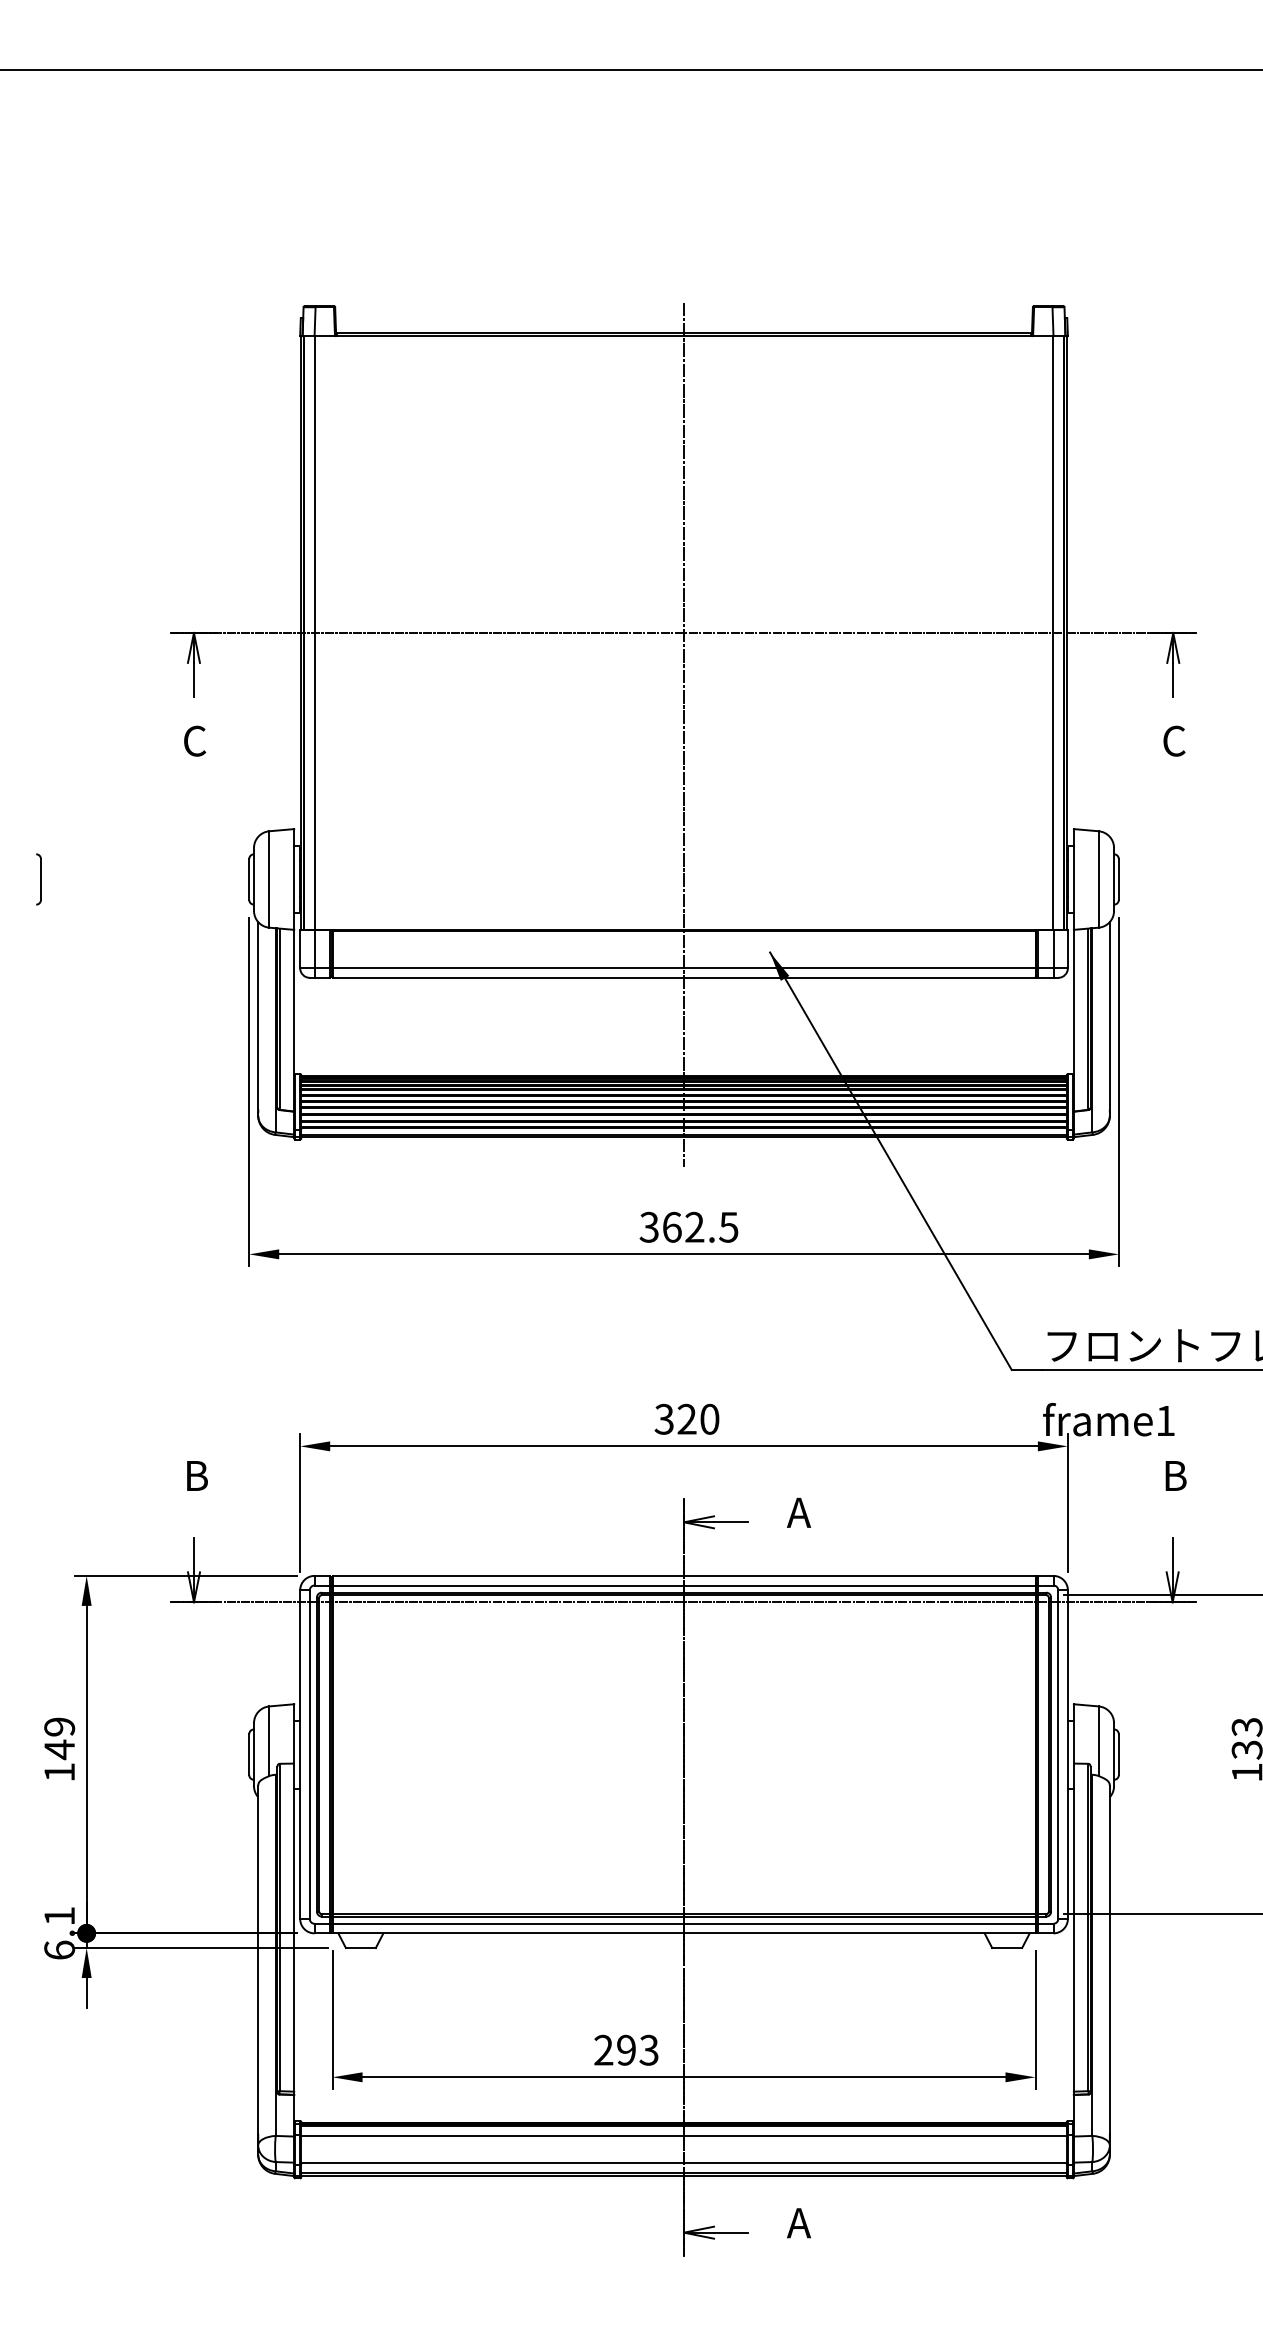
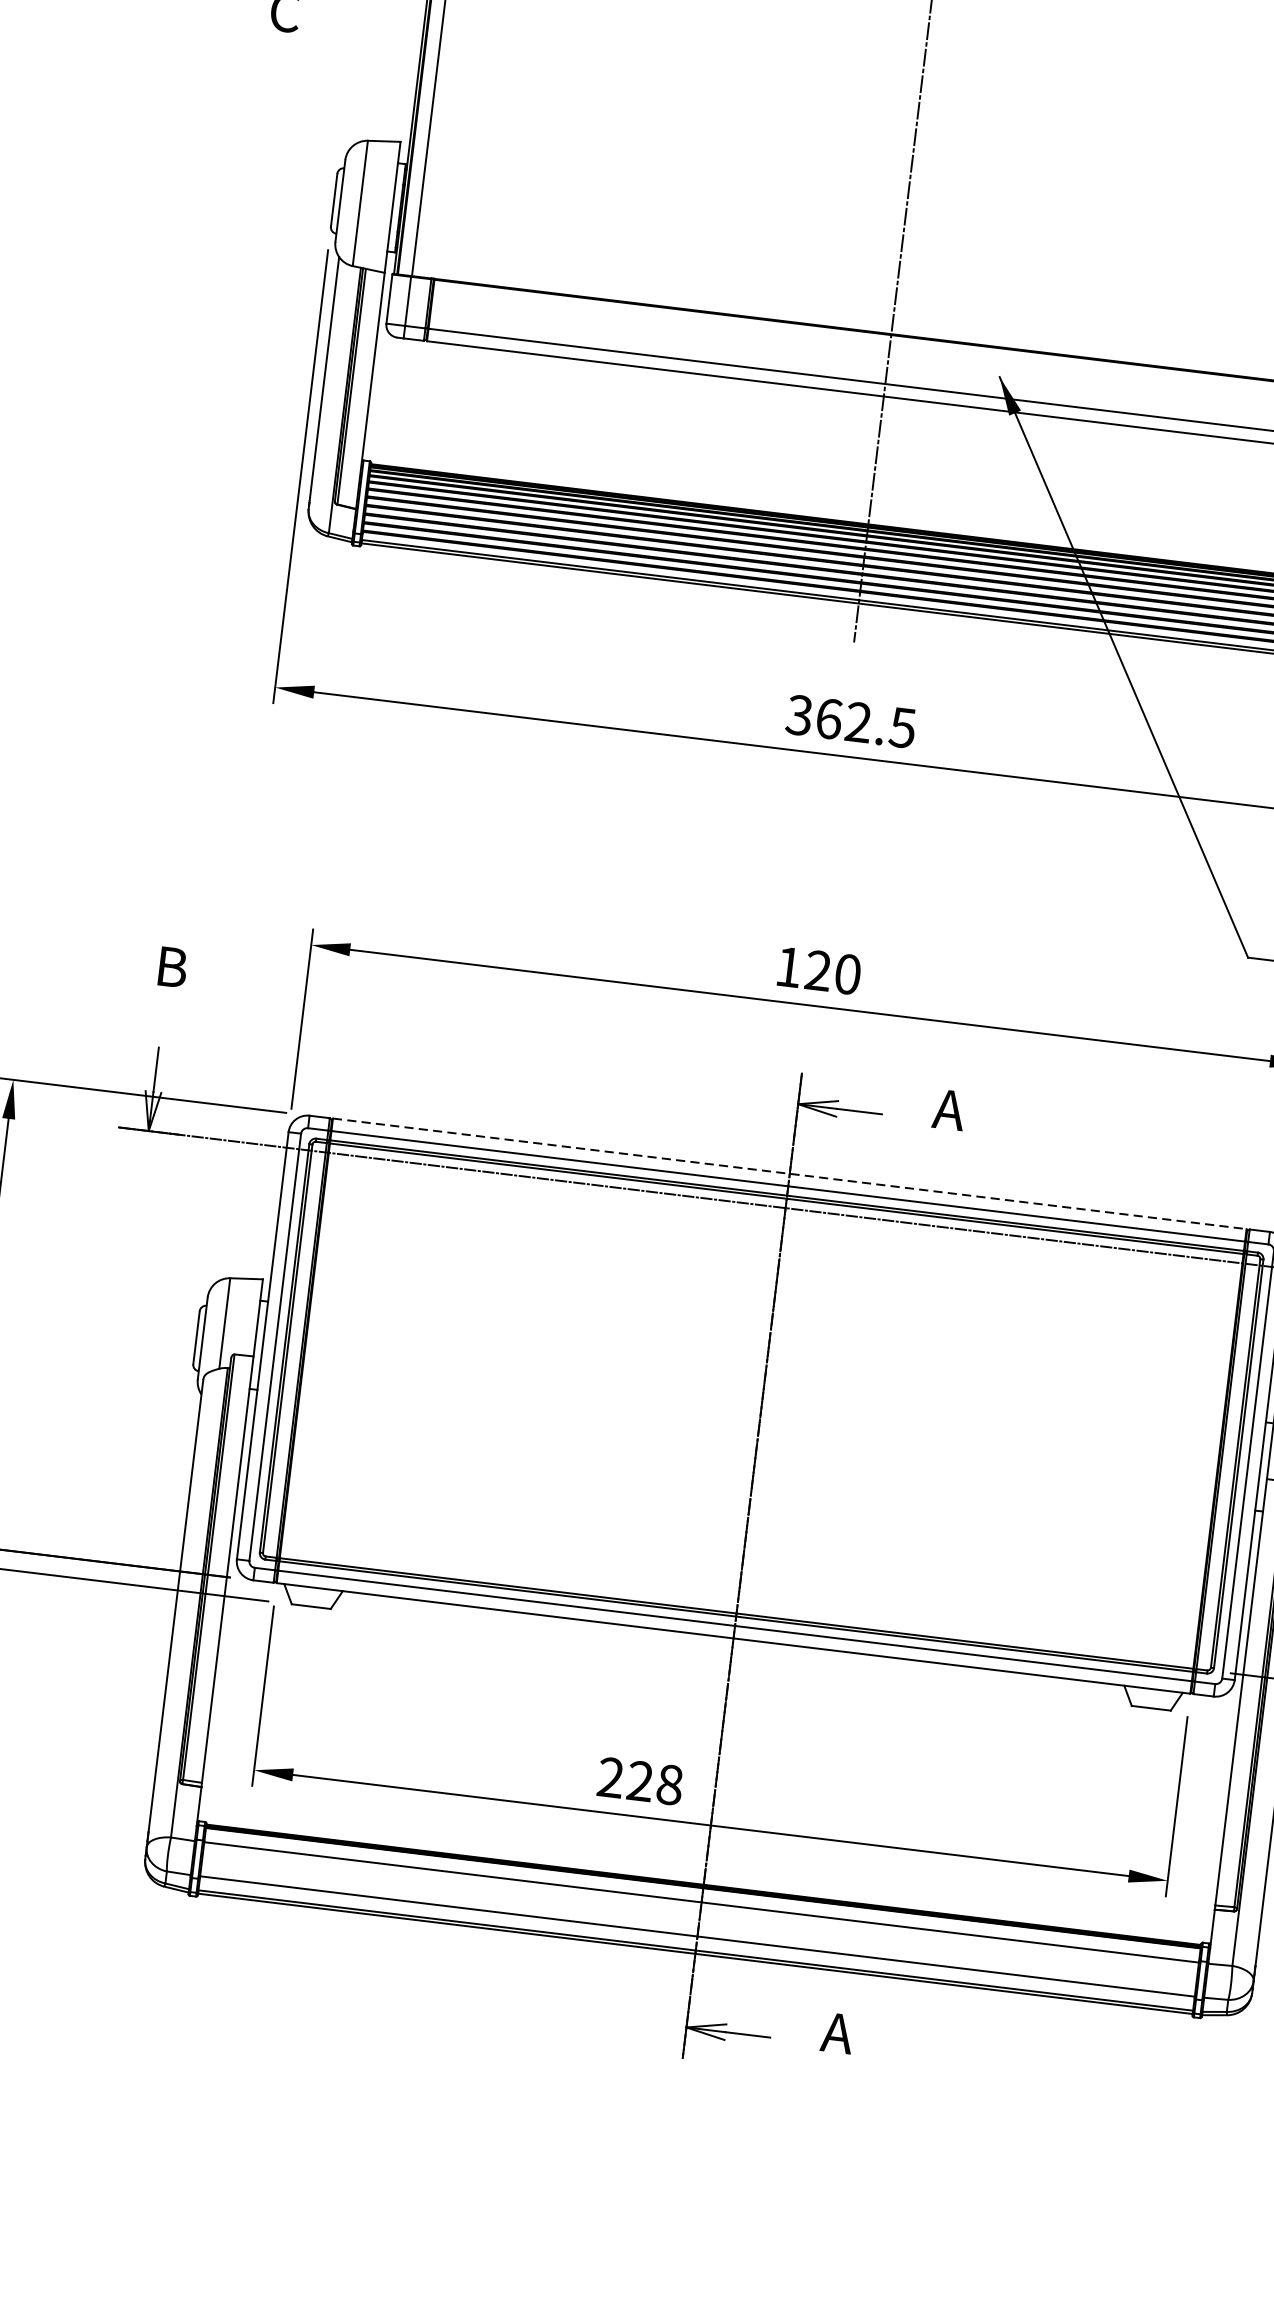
part: (38, 879) -> (60, 167), removed
text: (663, 1418) -> (787, 966), 320 -> 120
line: (684, 1575) -> (790, 1173), solid -> dashed
text: (637, 2049) -> (654, 1782), 293 -> 228

